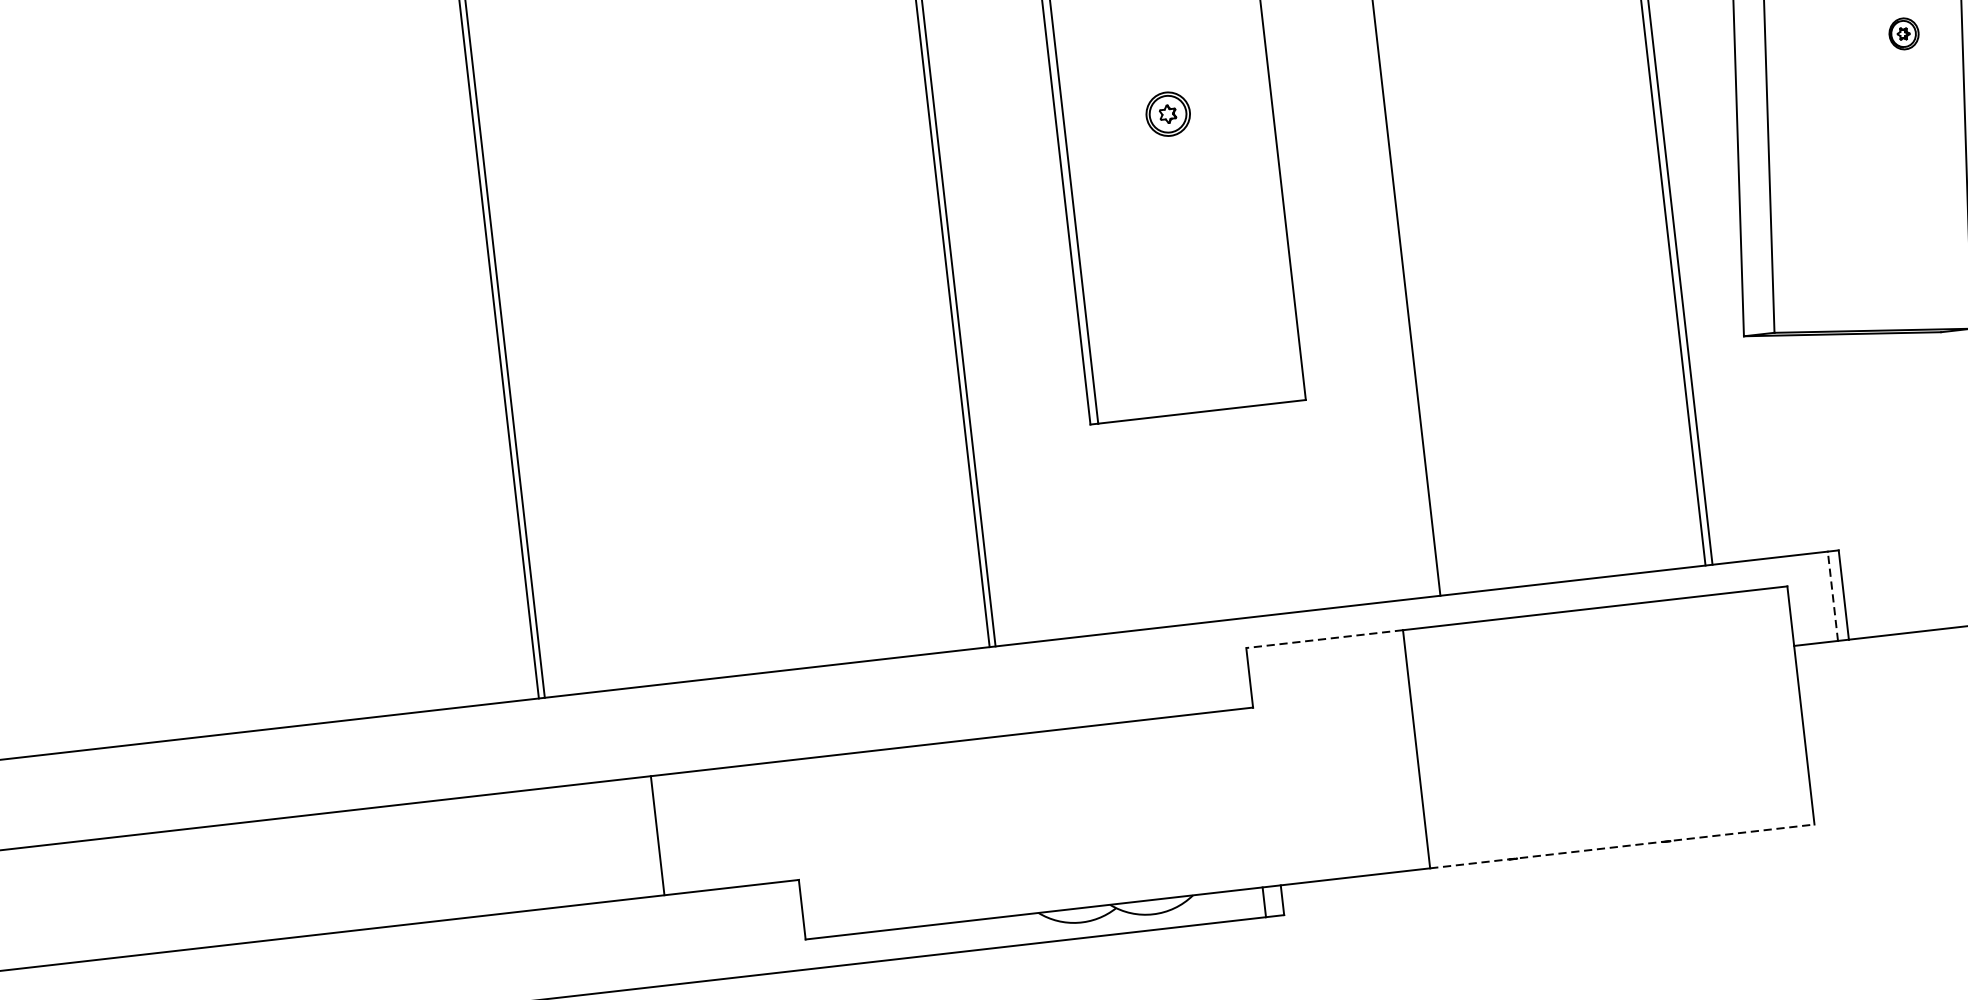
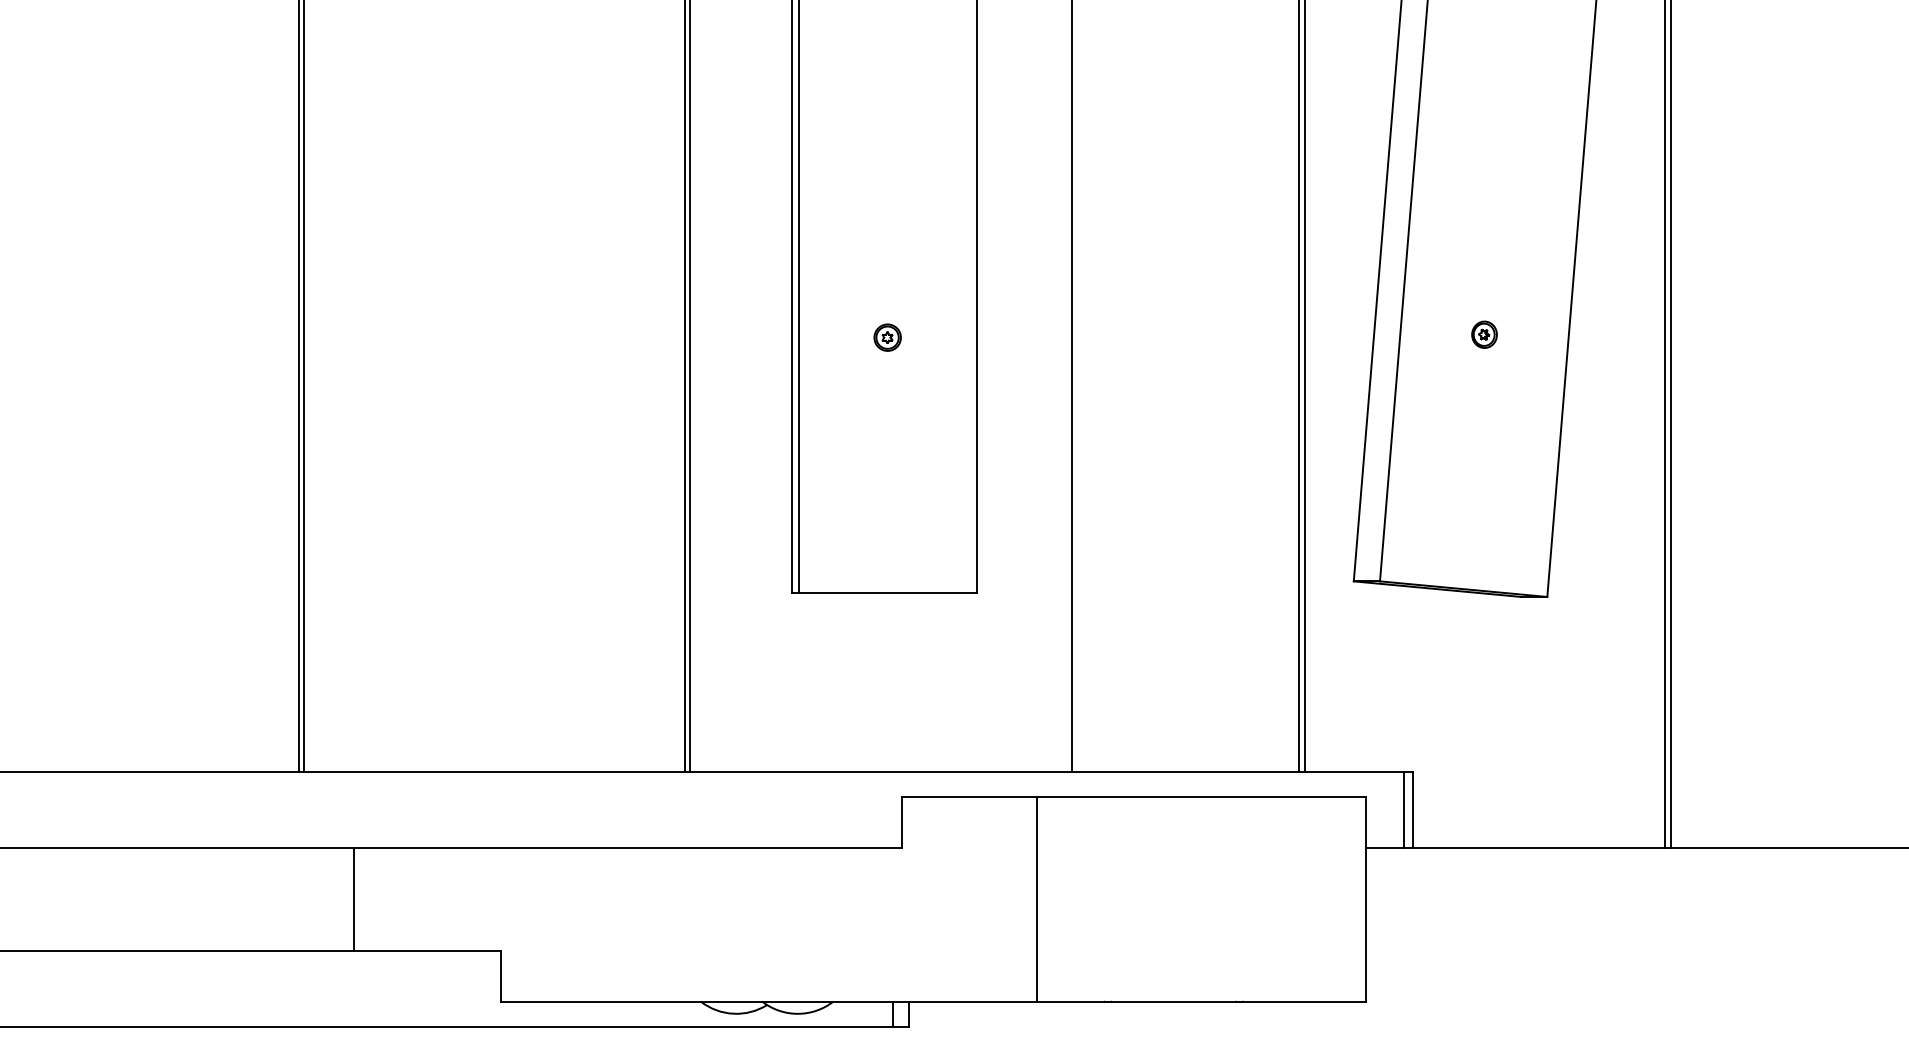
part: (1903, 33) -> (1484, 334), moved
part: (1167, 113) -> (887, 337), size x0.71
line: (1833, 595) -> (1404, 809), dashed -> solid
line: (1324, 639) -> (969, 797), dashed -> solid
line: (657, 835) -> (353, 899), moved
line: (1622, 846) -> (1201, 1001), dashed -> solid

